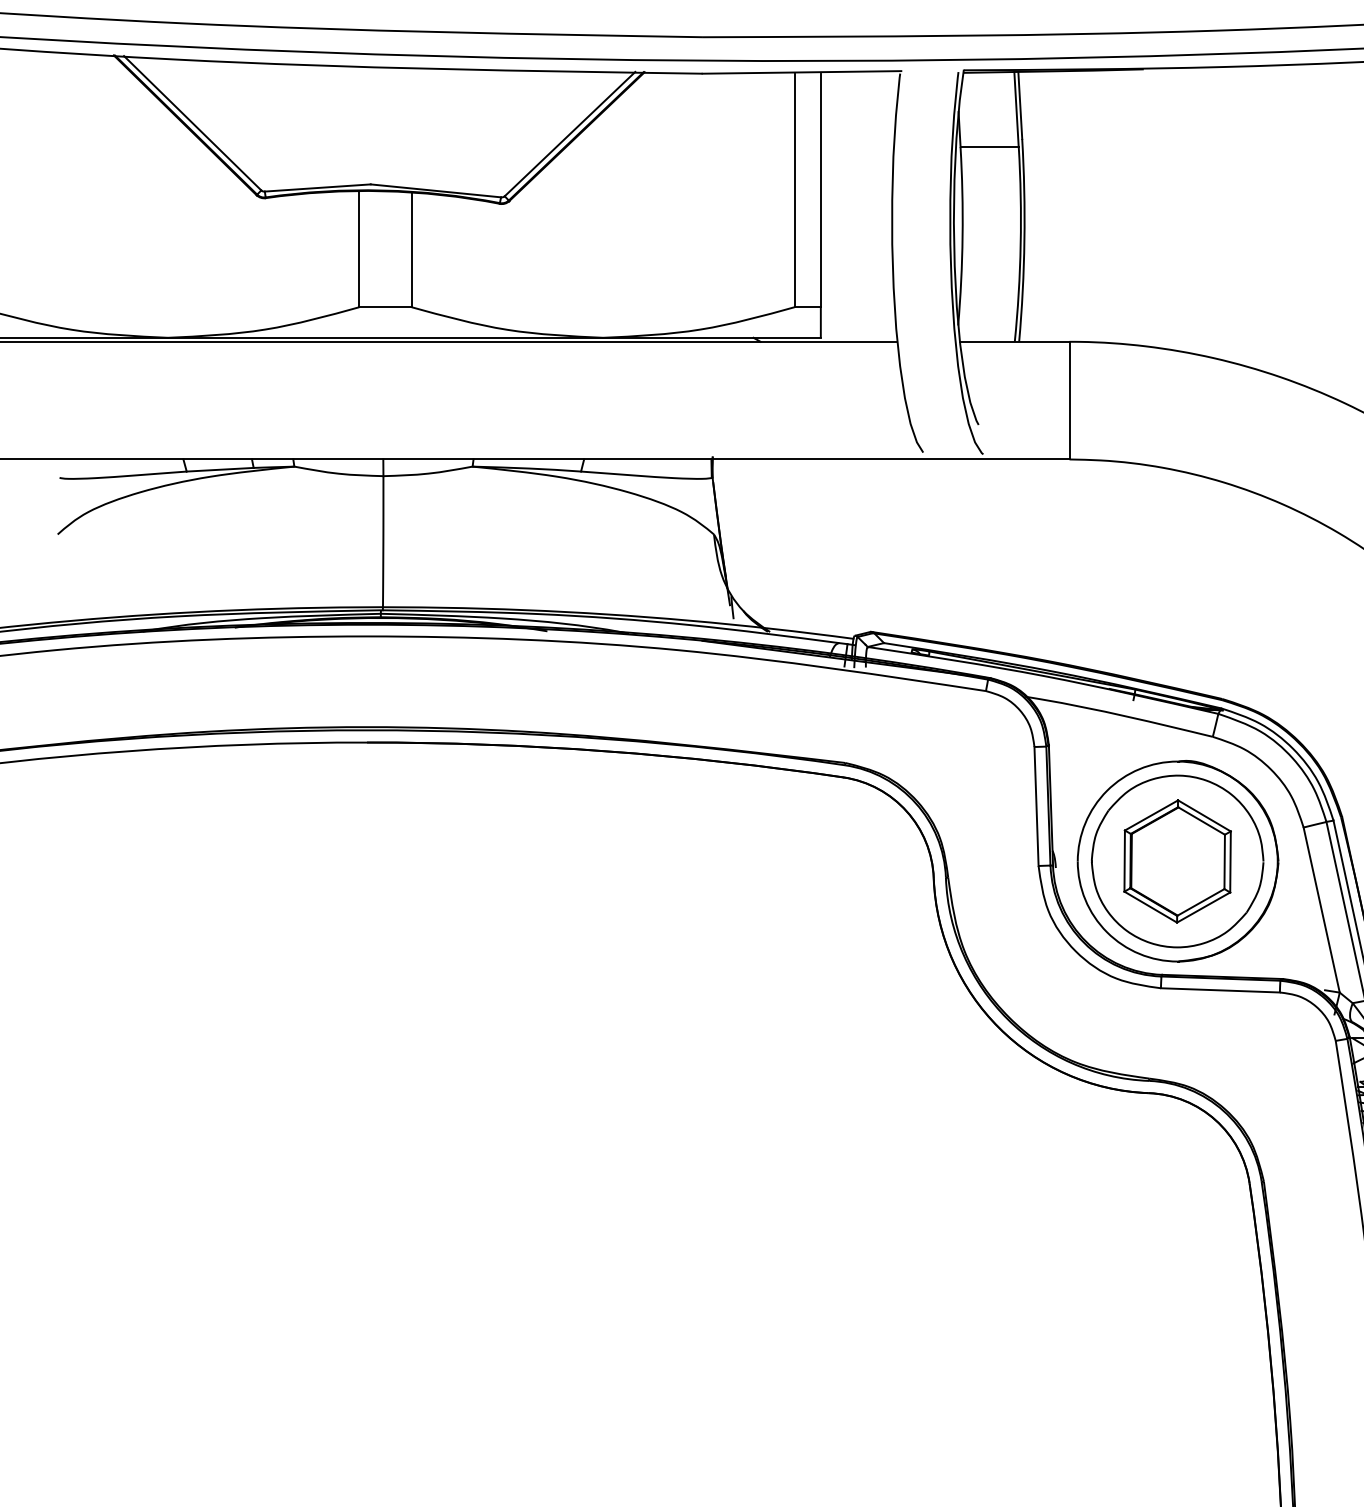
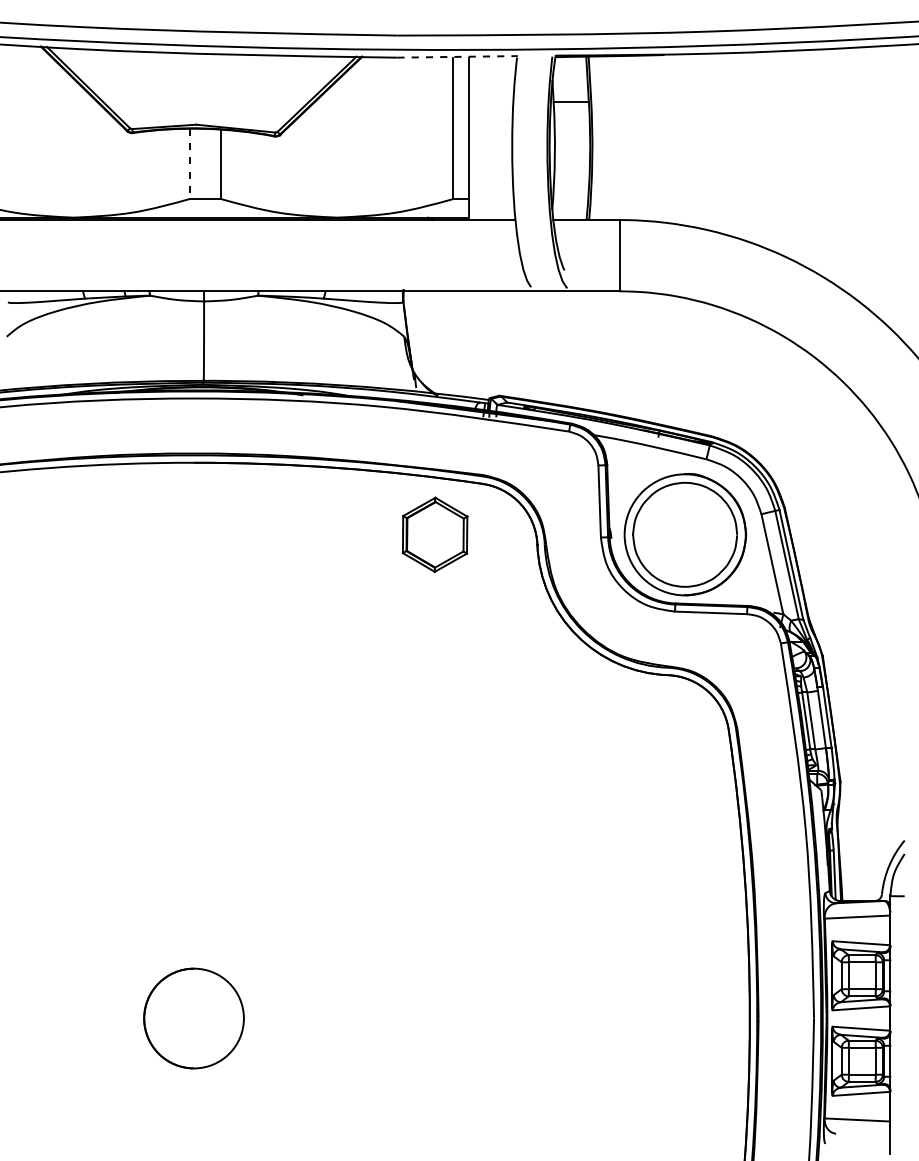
line: (803, 71) -> (458, 56), solid -> dashed
line: (359, 250) -> (189, 164), solid -> dashed
part: (1176, 860) -> (434, 534), moved

